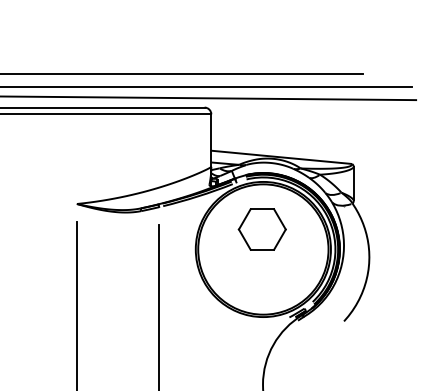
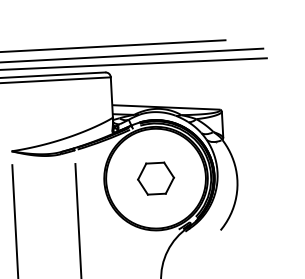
part: (261, 229) -> (155, 178), moved

